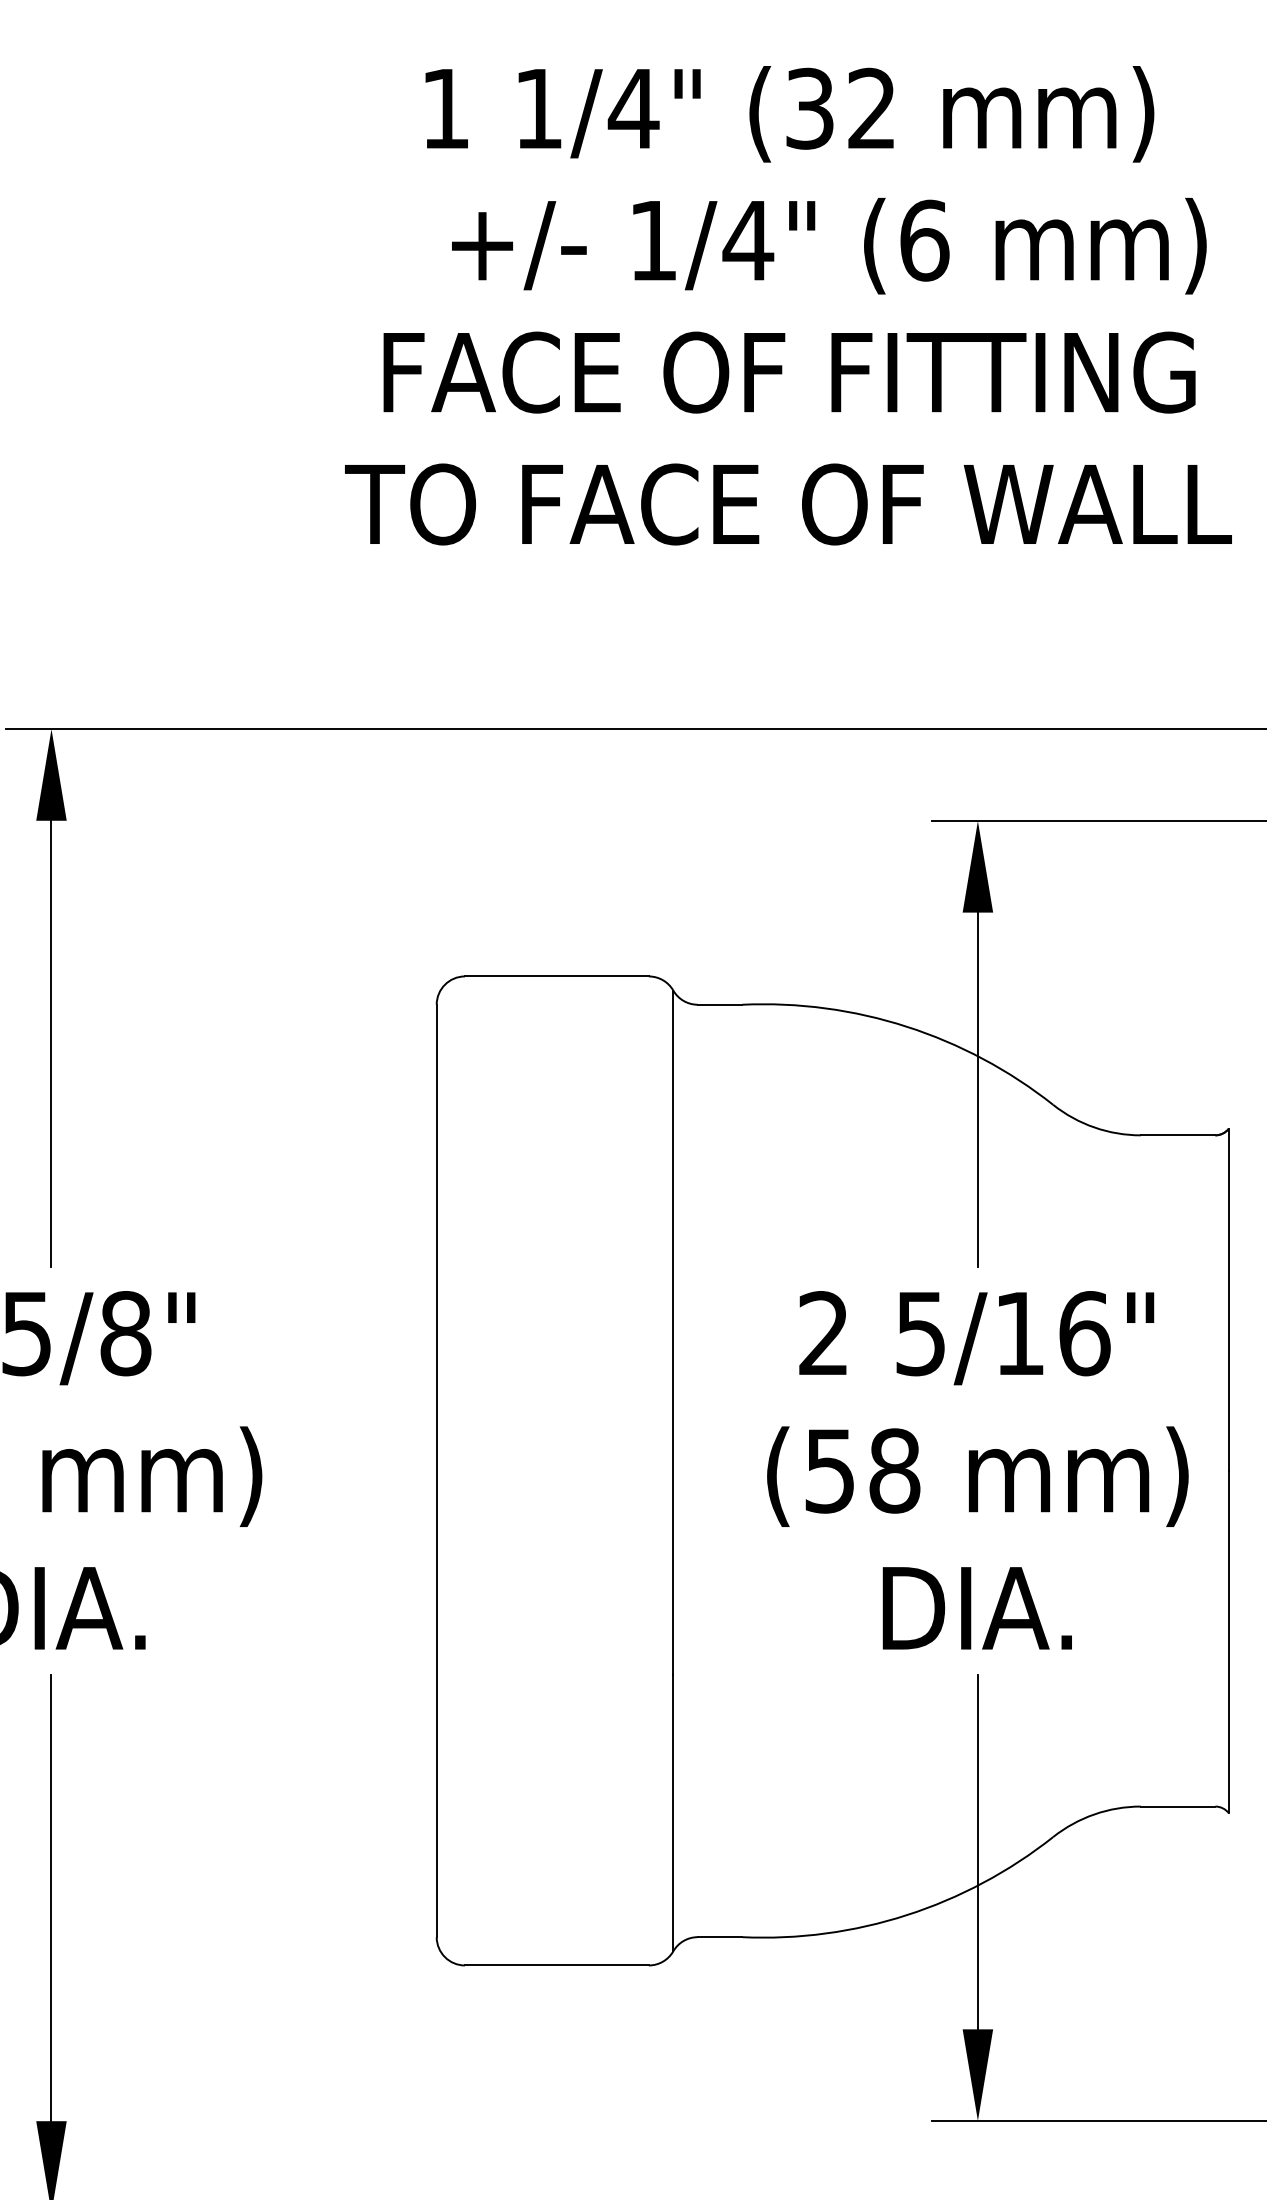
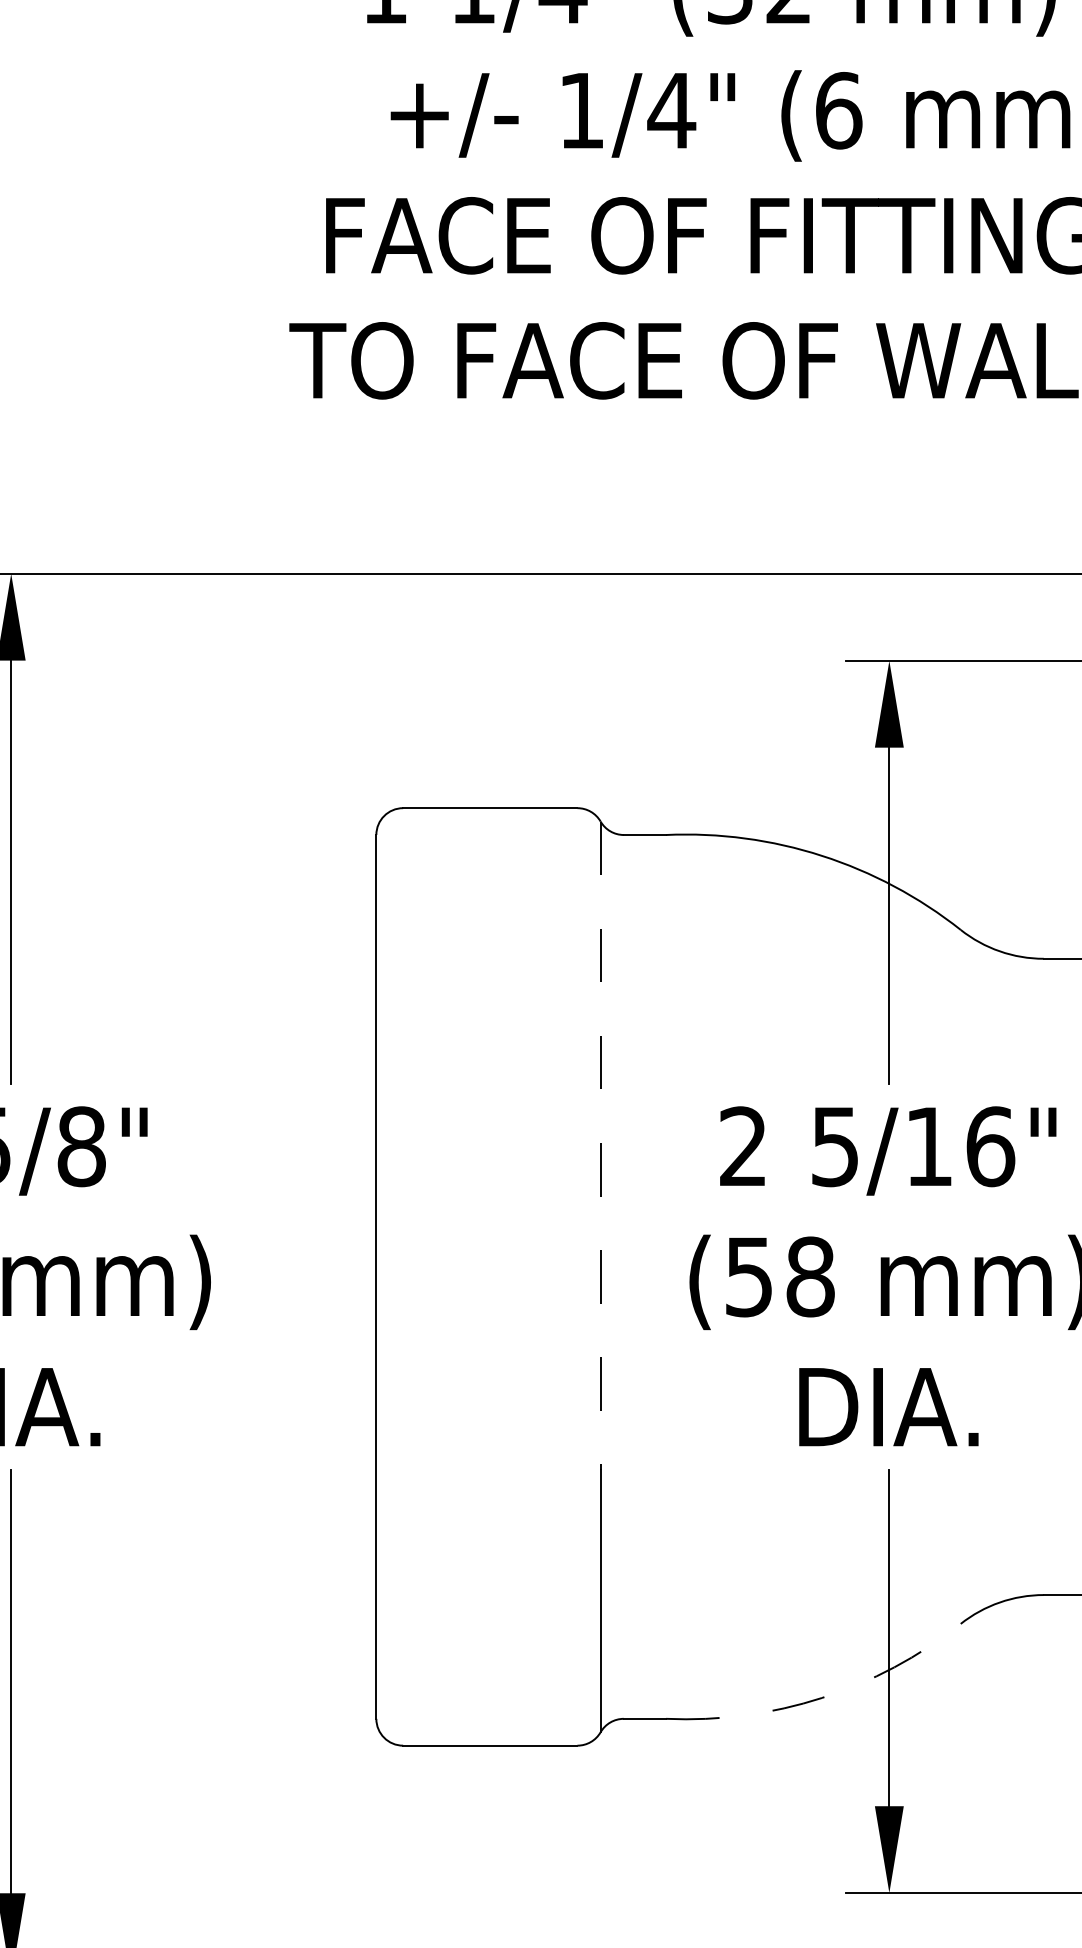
line: (673, 1332) -> (600, 1145), solid -> dashed
arc: (906, 1915) -> (821, 1698), solid -> dashed

